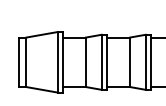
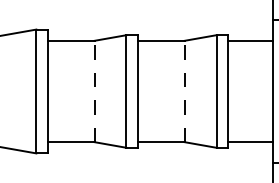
line: (86, 62) -> (95, 91), solid -> dashed
line: (130, 62) -> (185, 91), solid -> dashed

